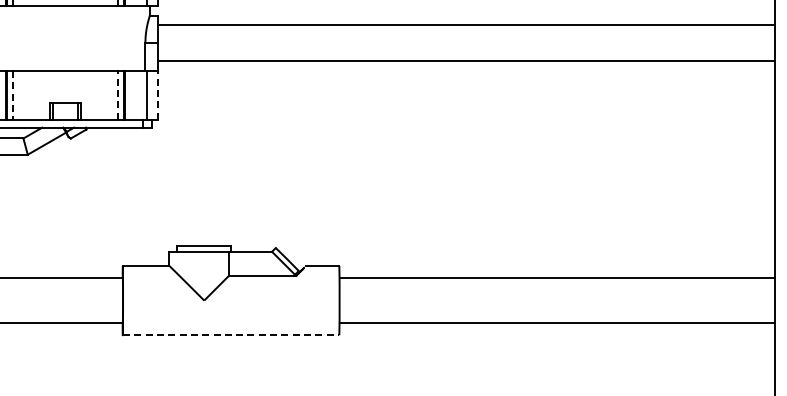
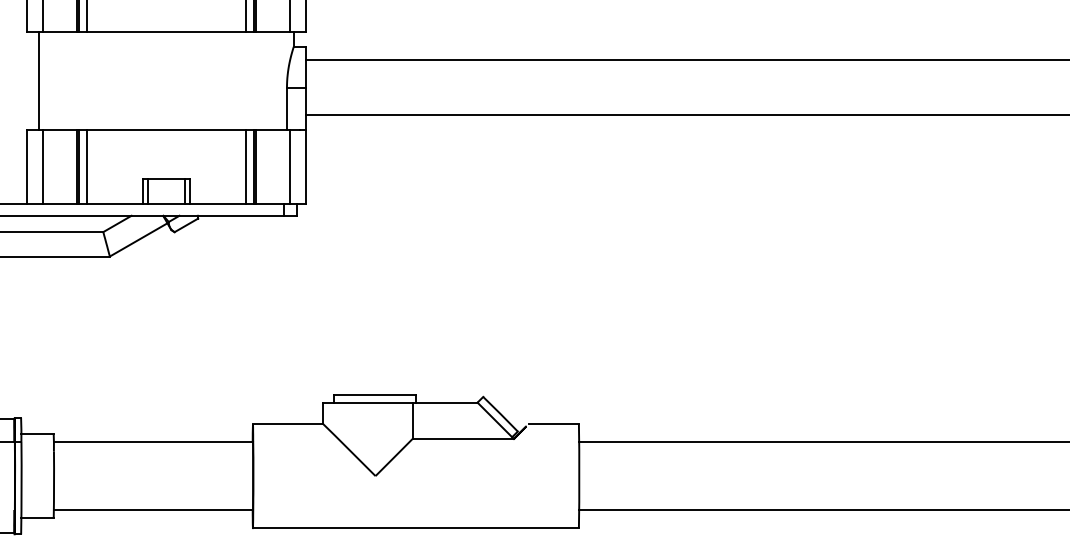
line: (118, 94) -> (246, 165), dashed -> solid
line: (158, 94) -> (306, 165), dashed -> solid
line: (12, 95) -> (86, 167), dashed -> solid
line: (231, 335) -> (416, 528), dashed -> solid

